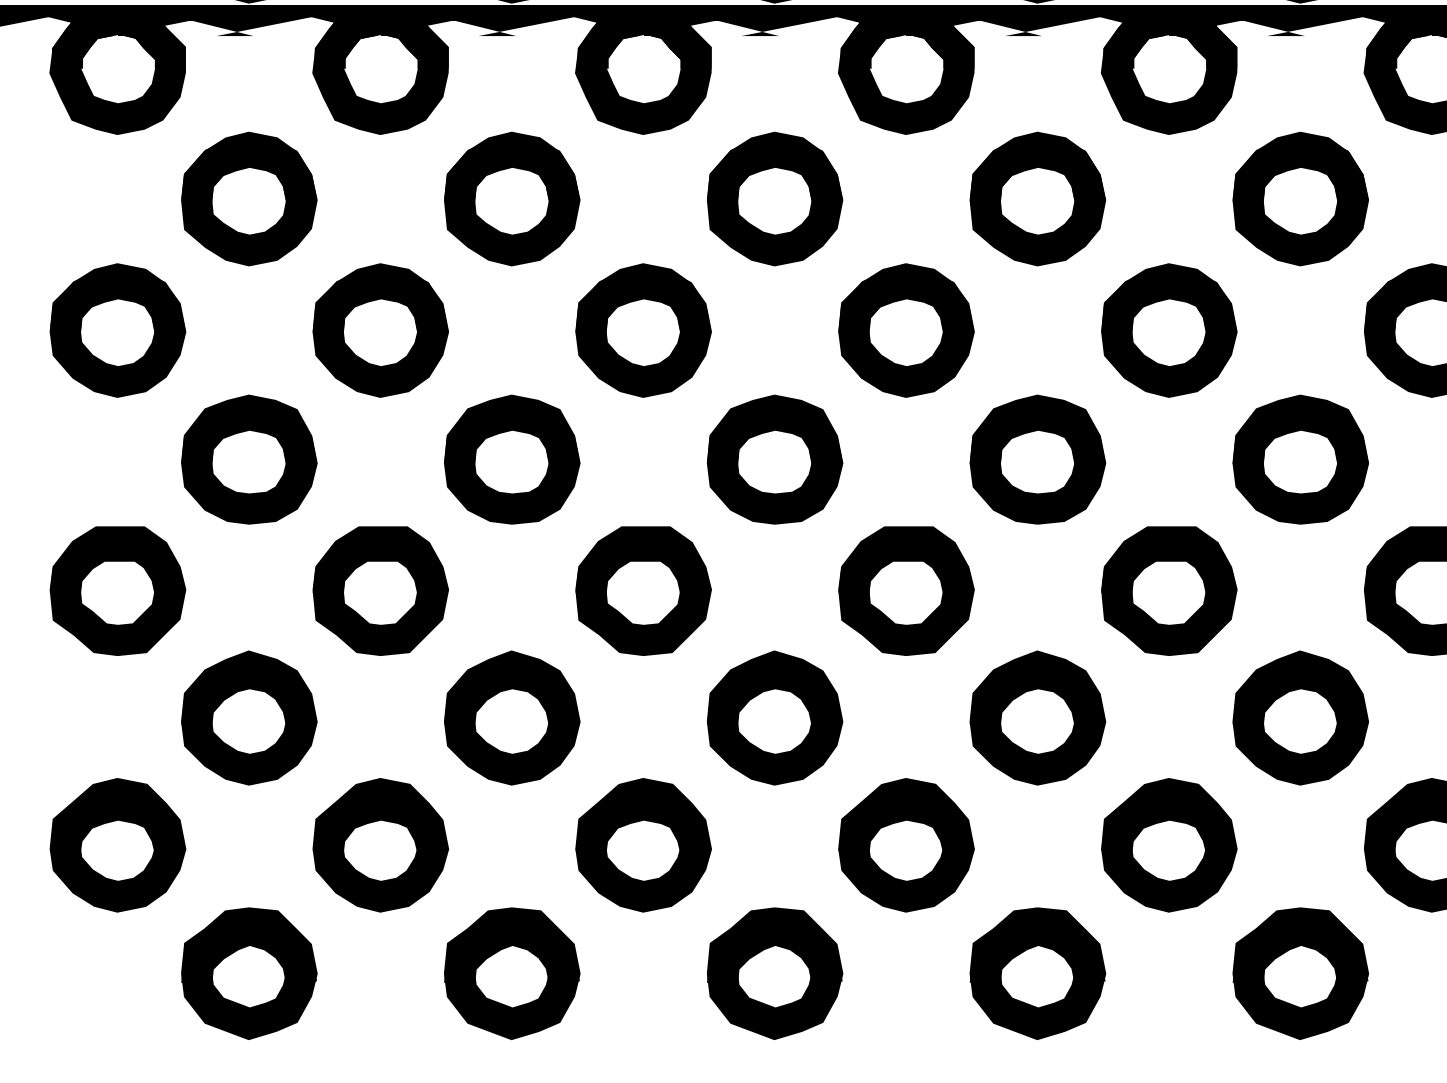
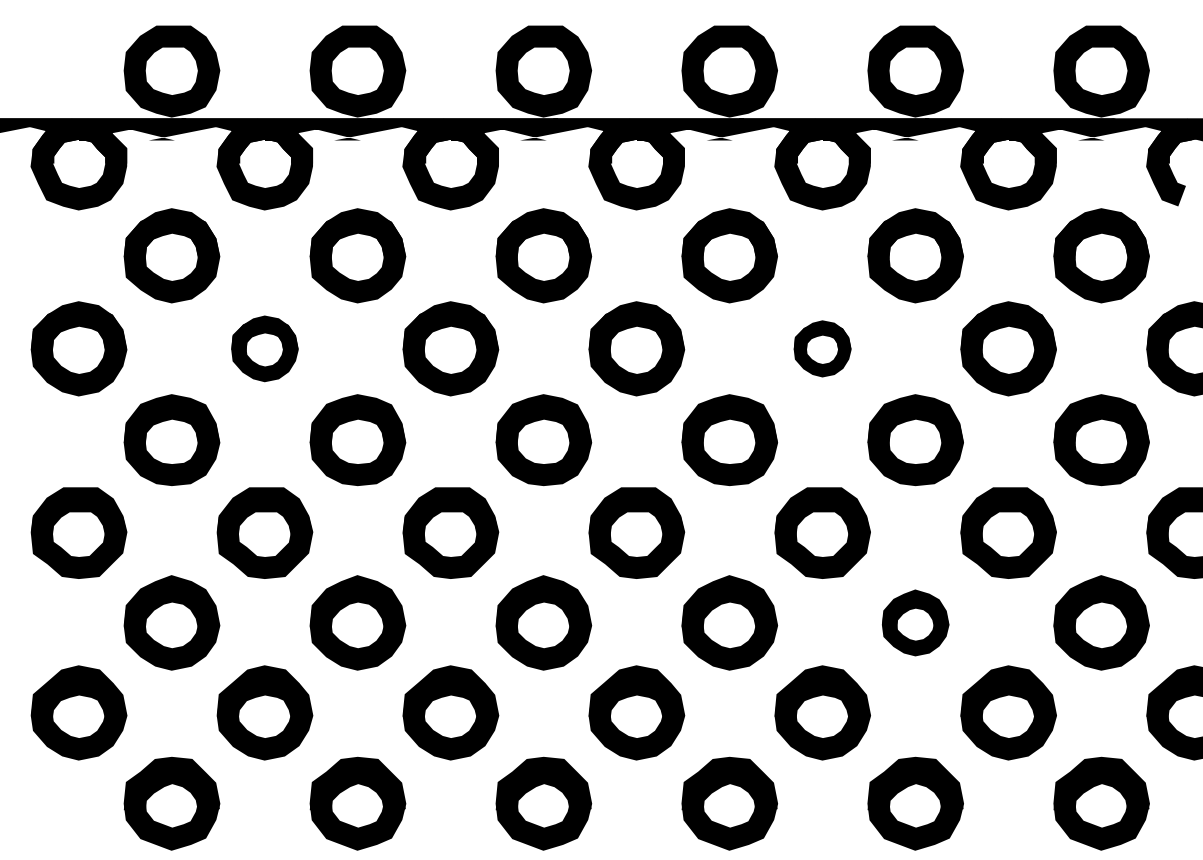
part: (380, 330) -> (264, 348), size x0.7
part: (1168, 330) -> (822, 348), size x0.6
part: (1300, 717) -> (915, 622), size x0.7

